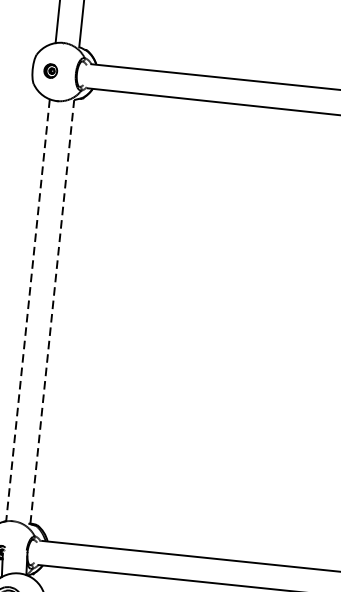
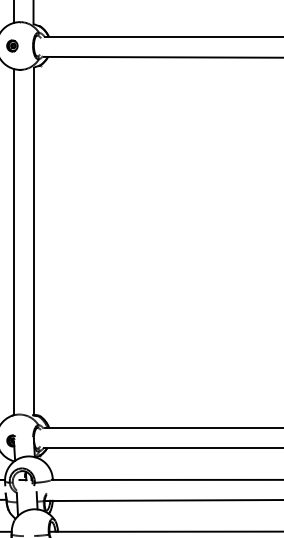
line: (27, 310) -> (13, 242), dashed -> solid
line: (51, 312) -> (33, 241), dashed -> solid

